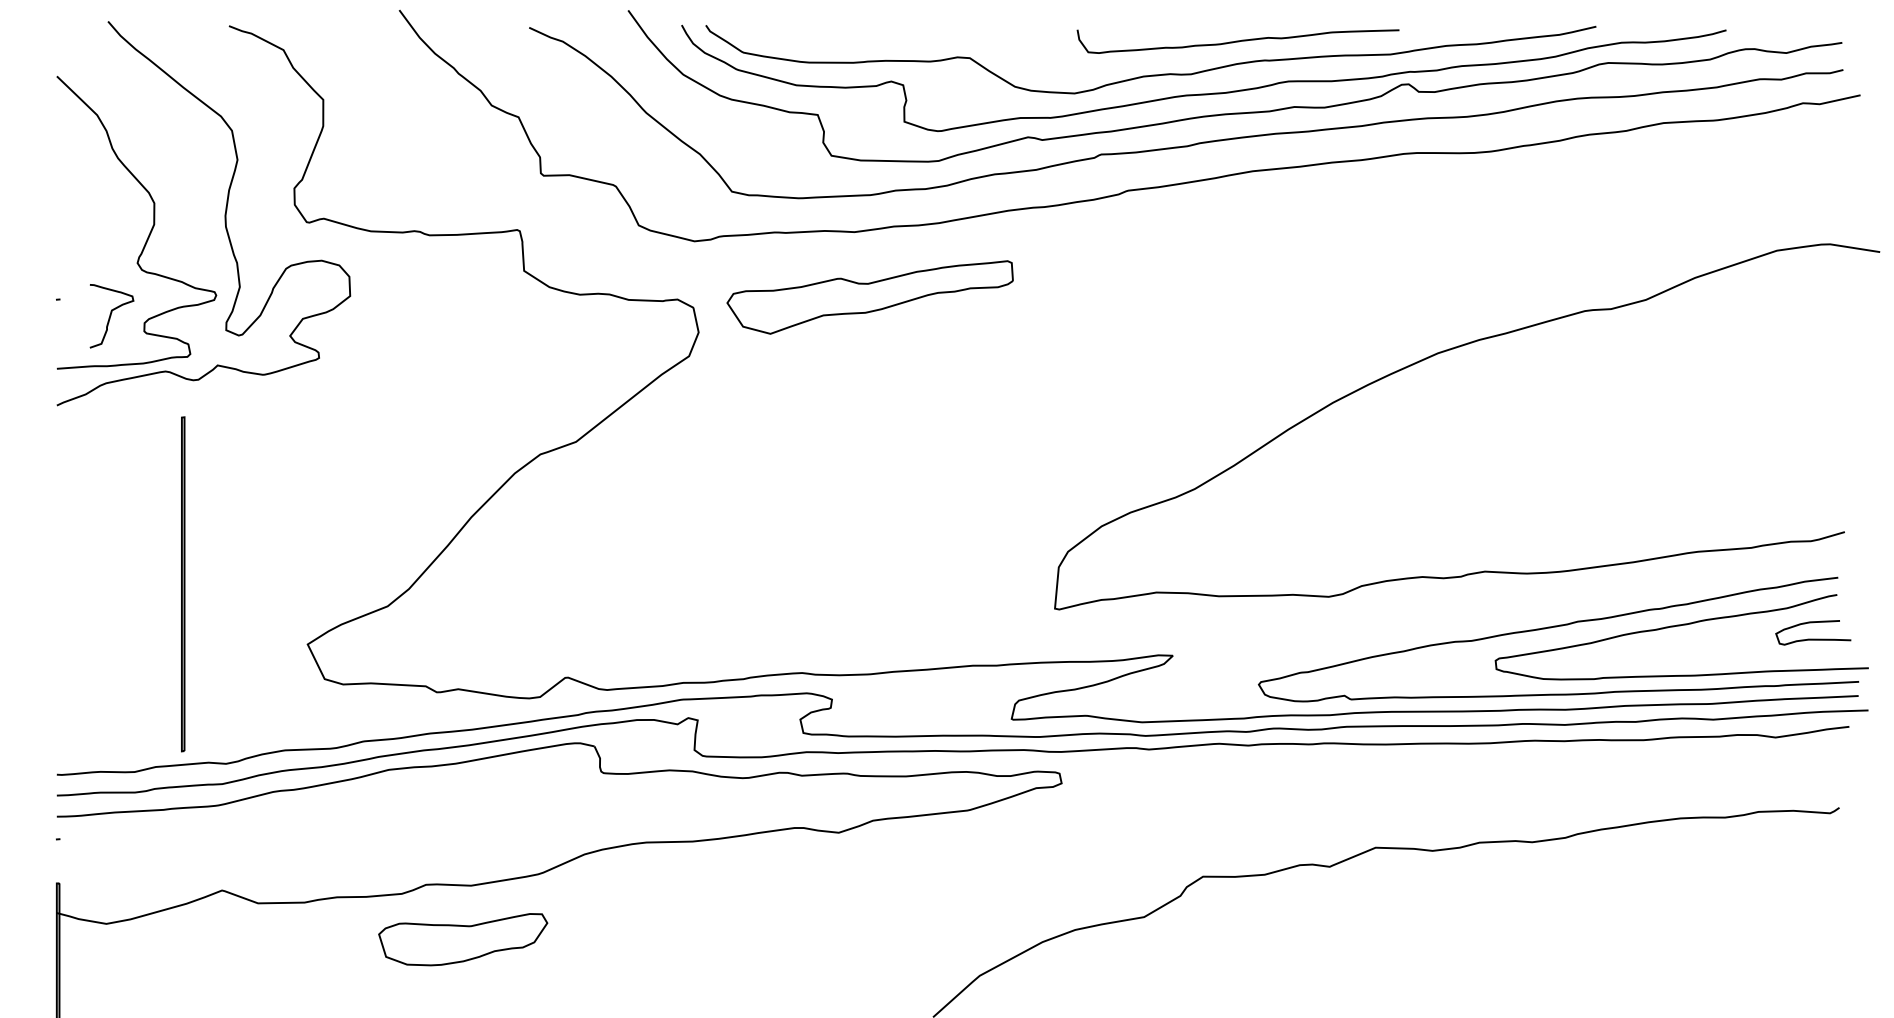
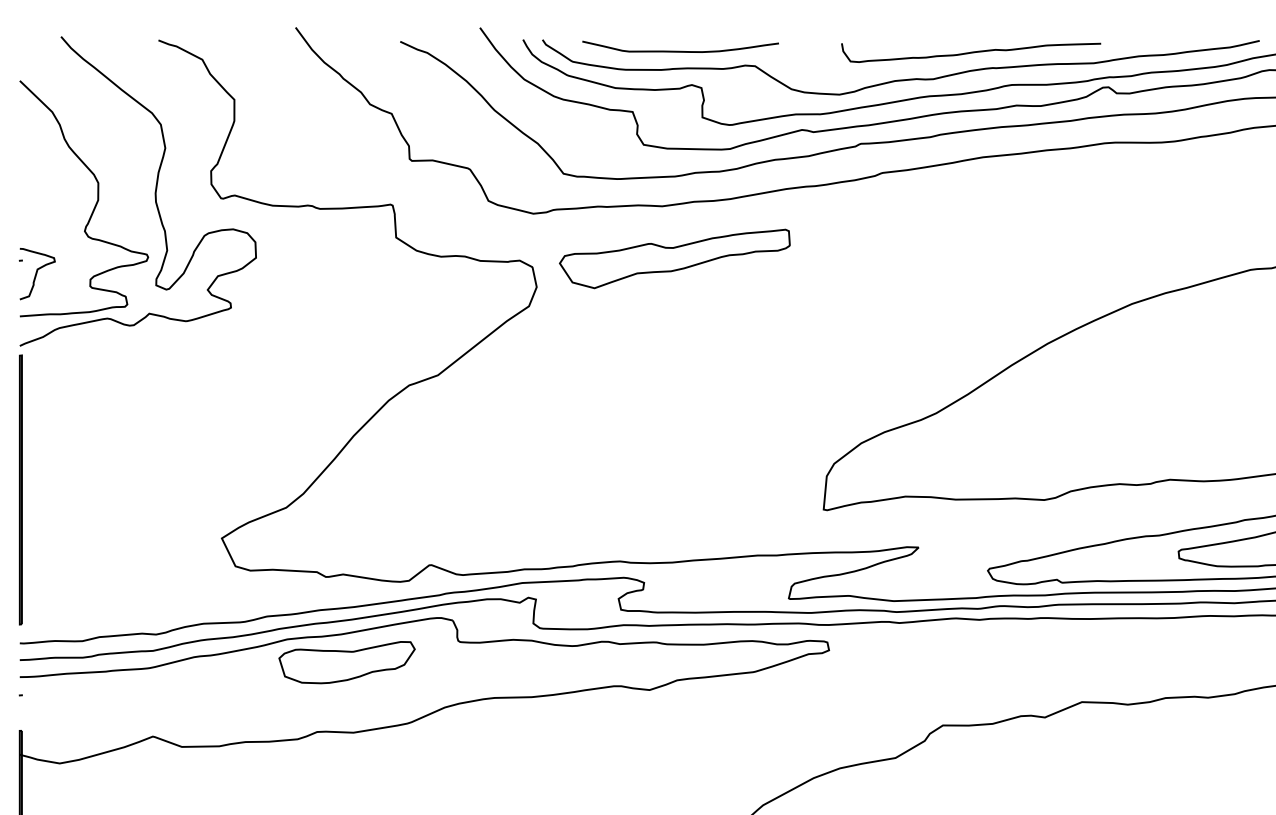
curve: (877, 39) -> (680, 51), added
curve: (111, 316) -> (37, 274), moved
line: (183, 584) -> (21, 490), moved
part: (463, 939) -> (347, 662), moved

